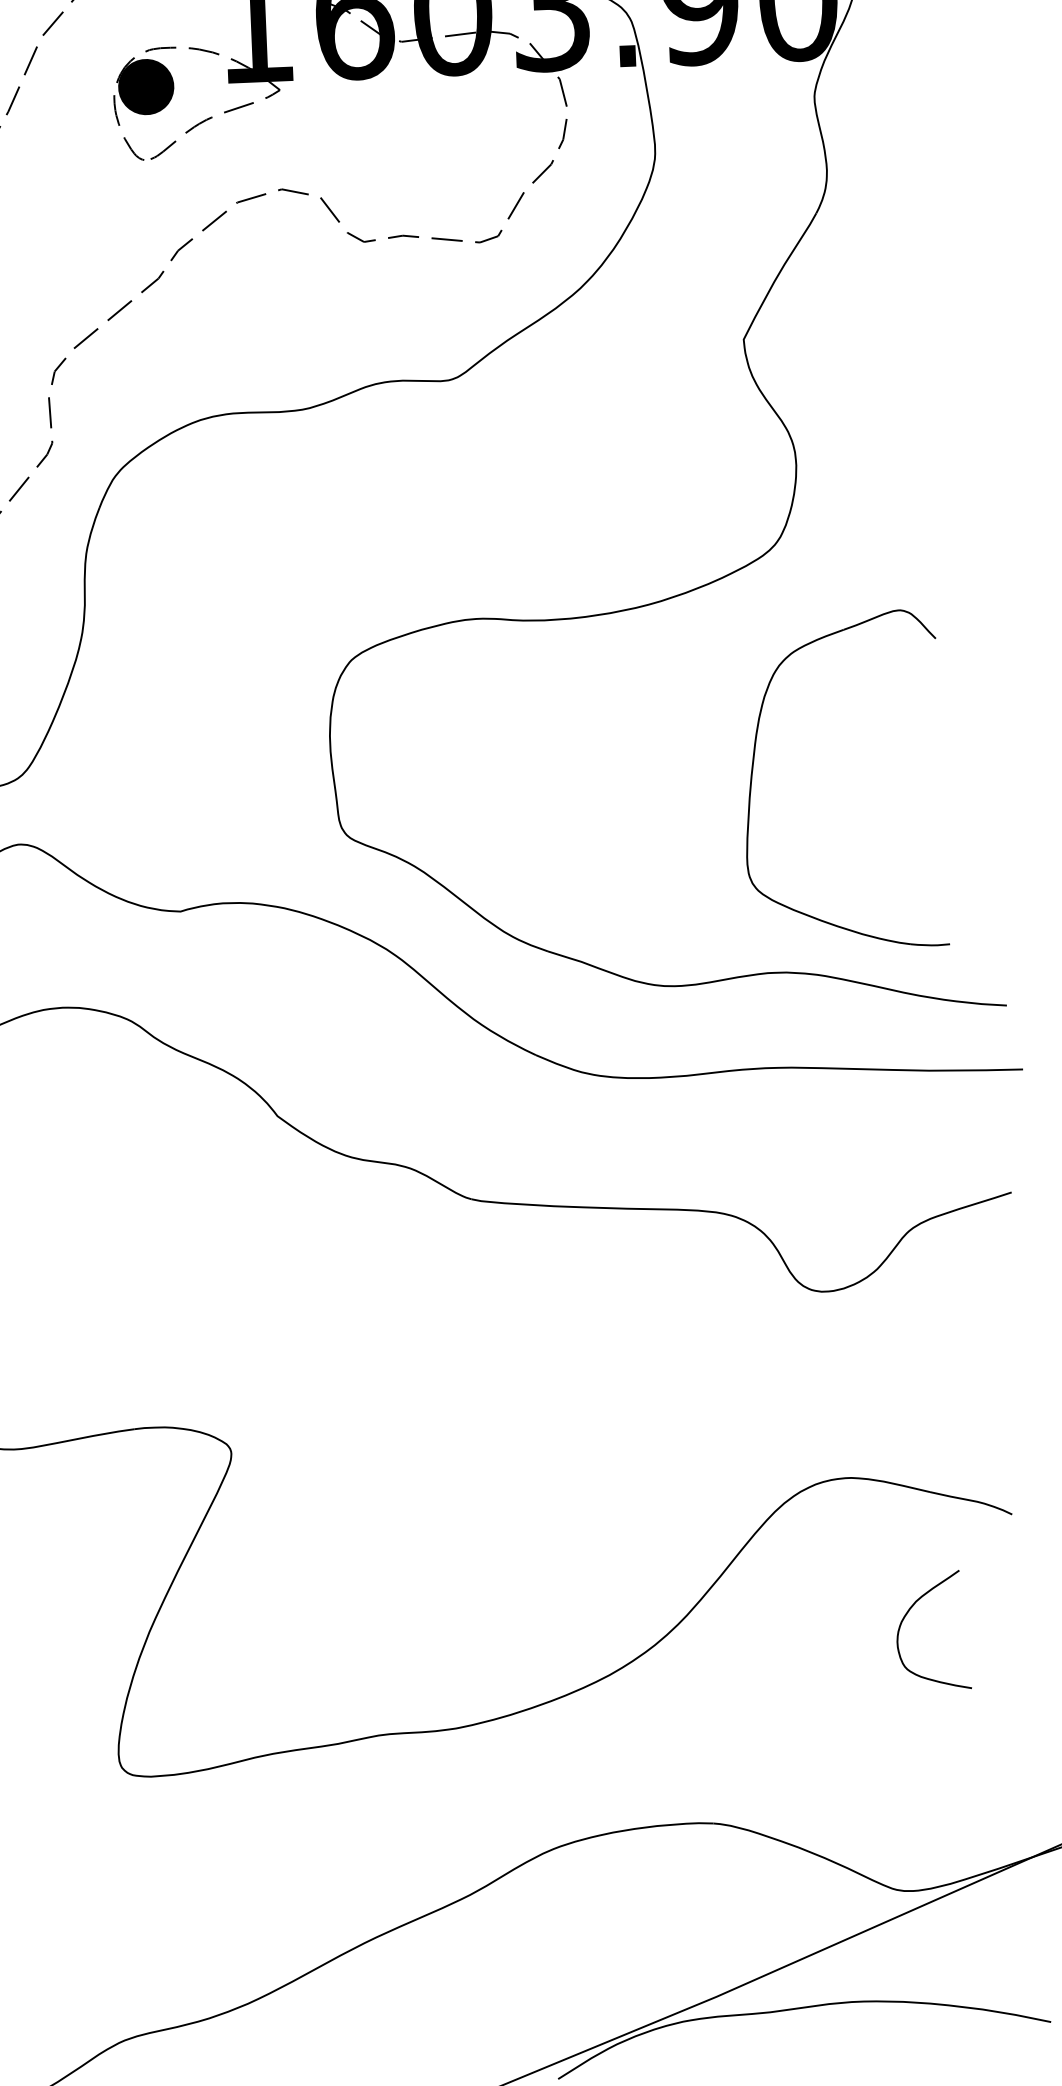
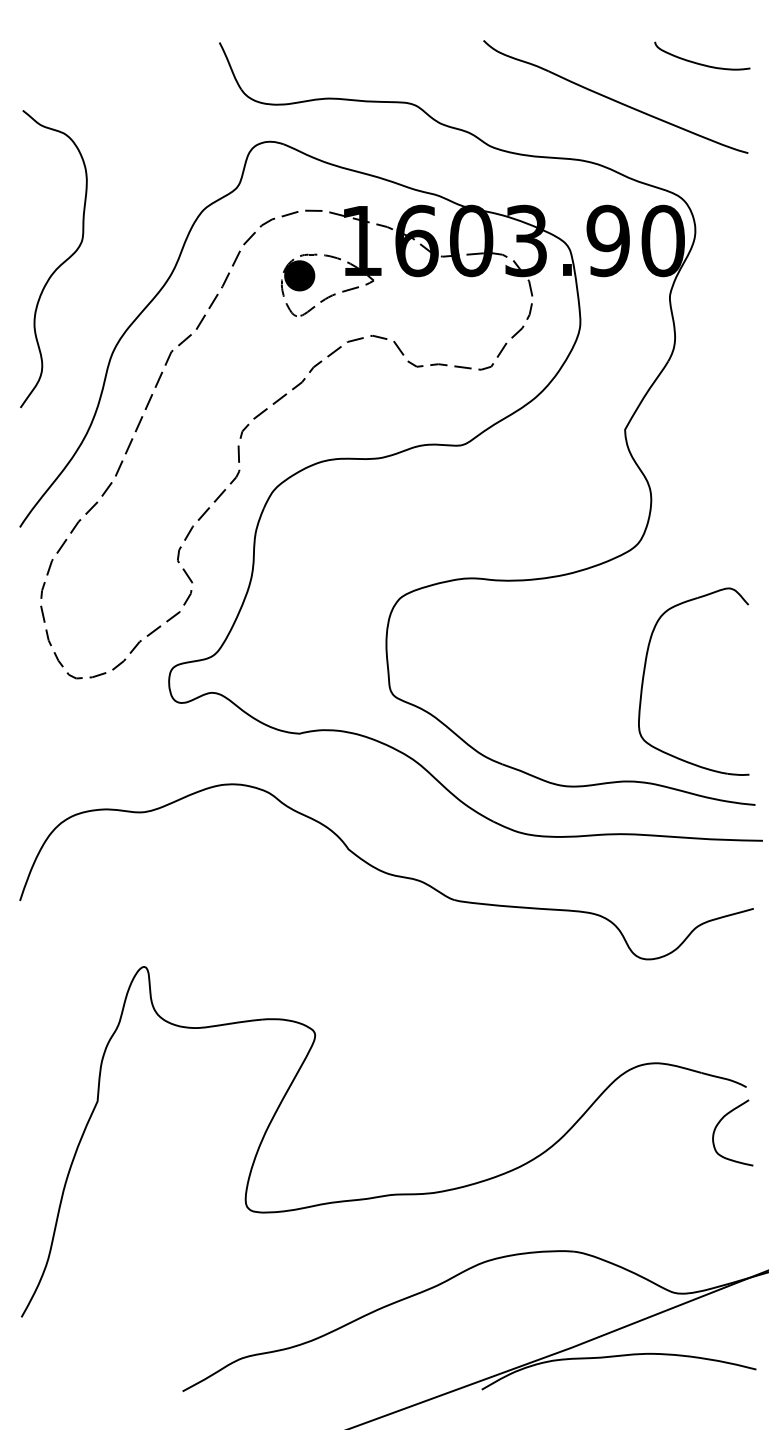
part: (753, 777) -> (644, 677), moved
curve: (909, 1612) -> (720, 1122), moved

